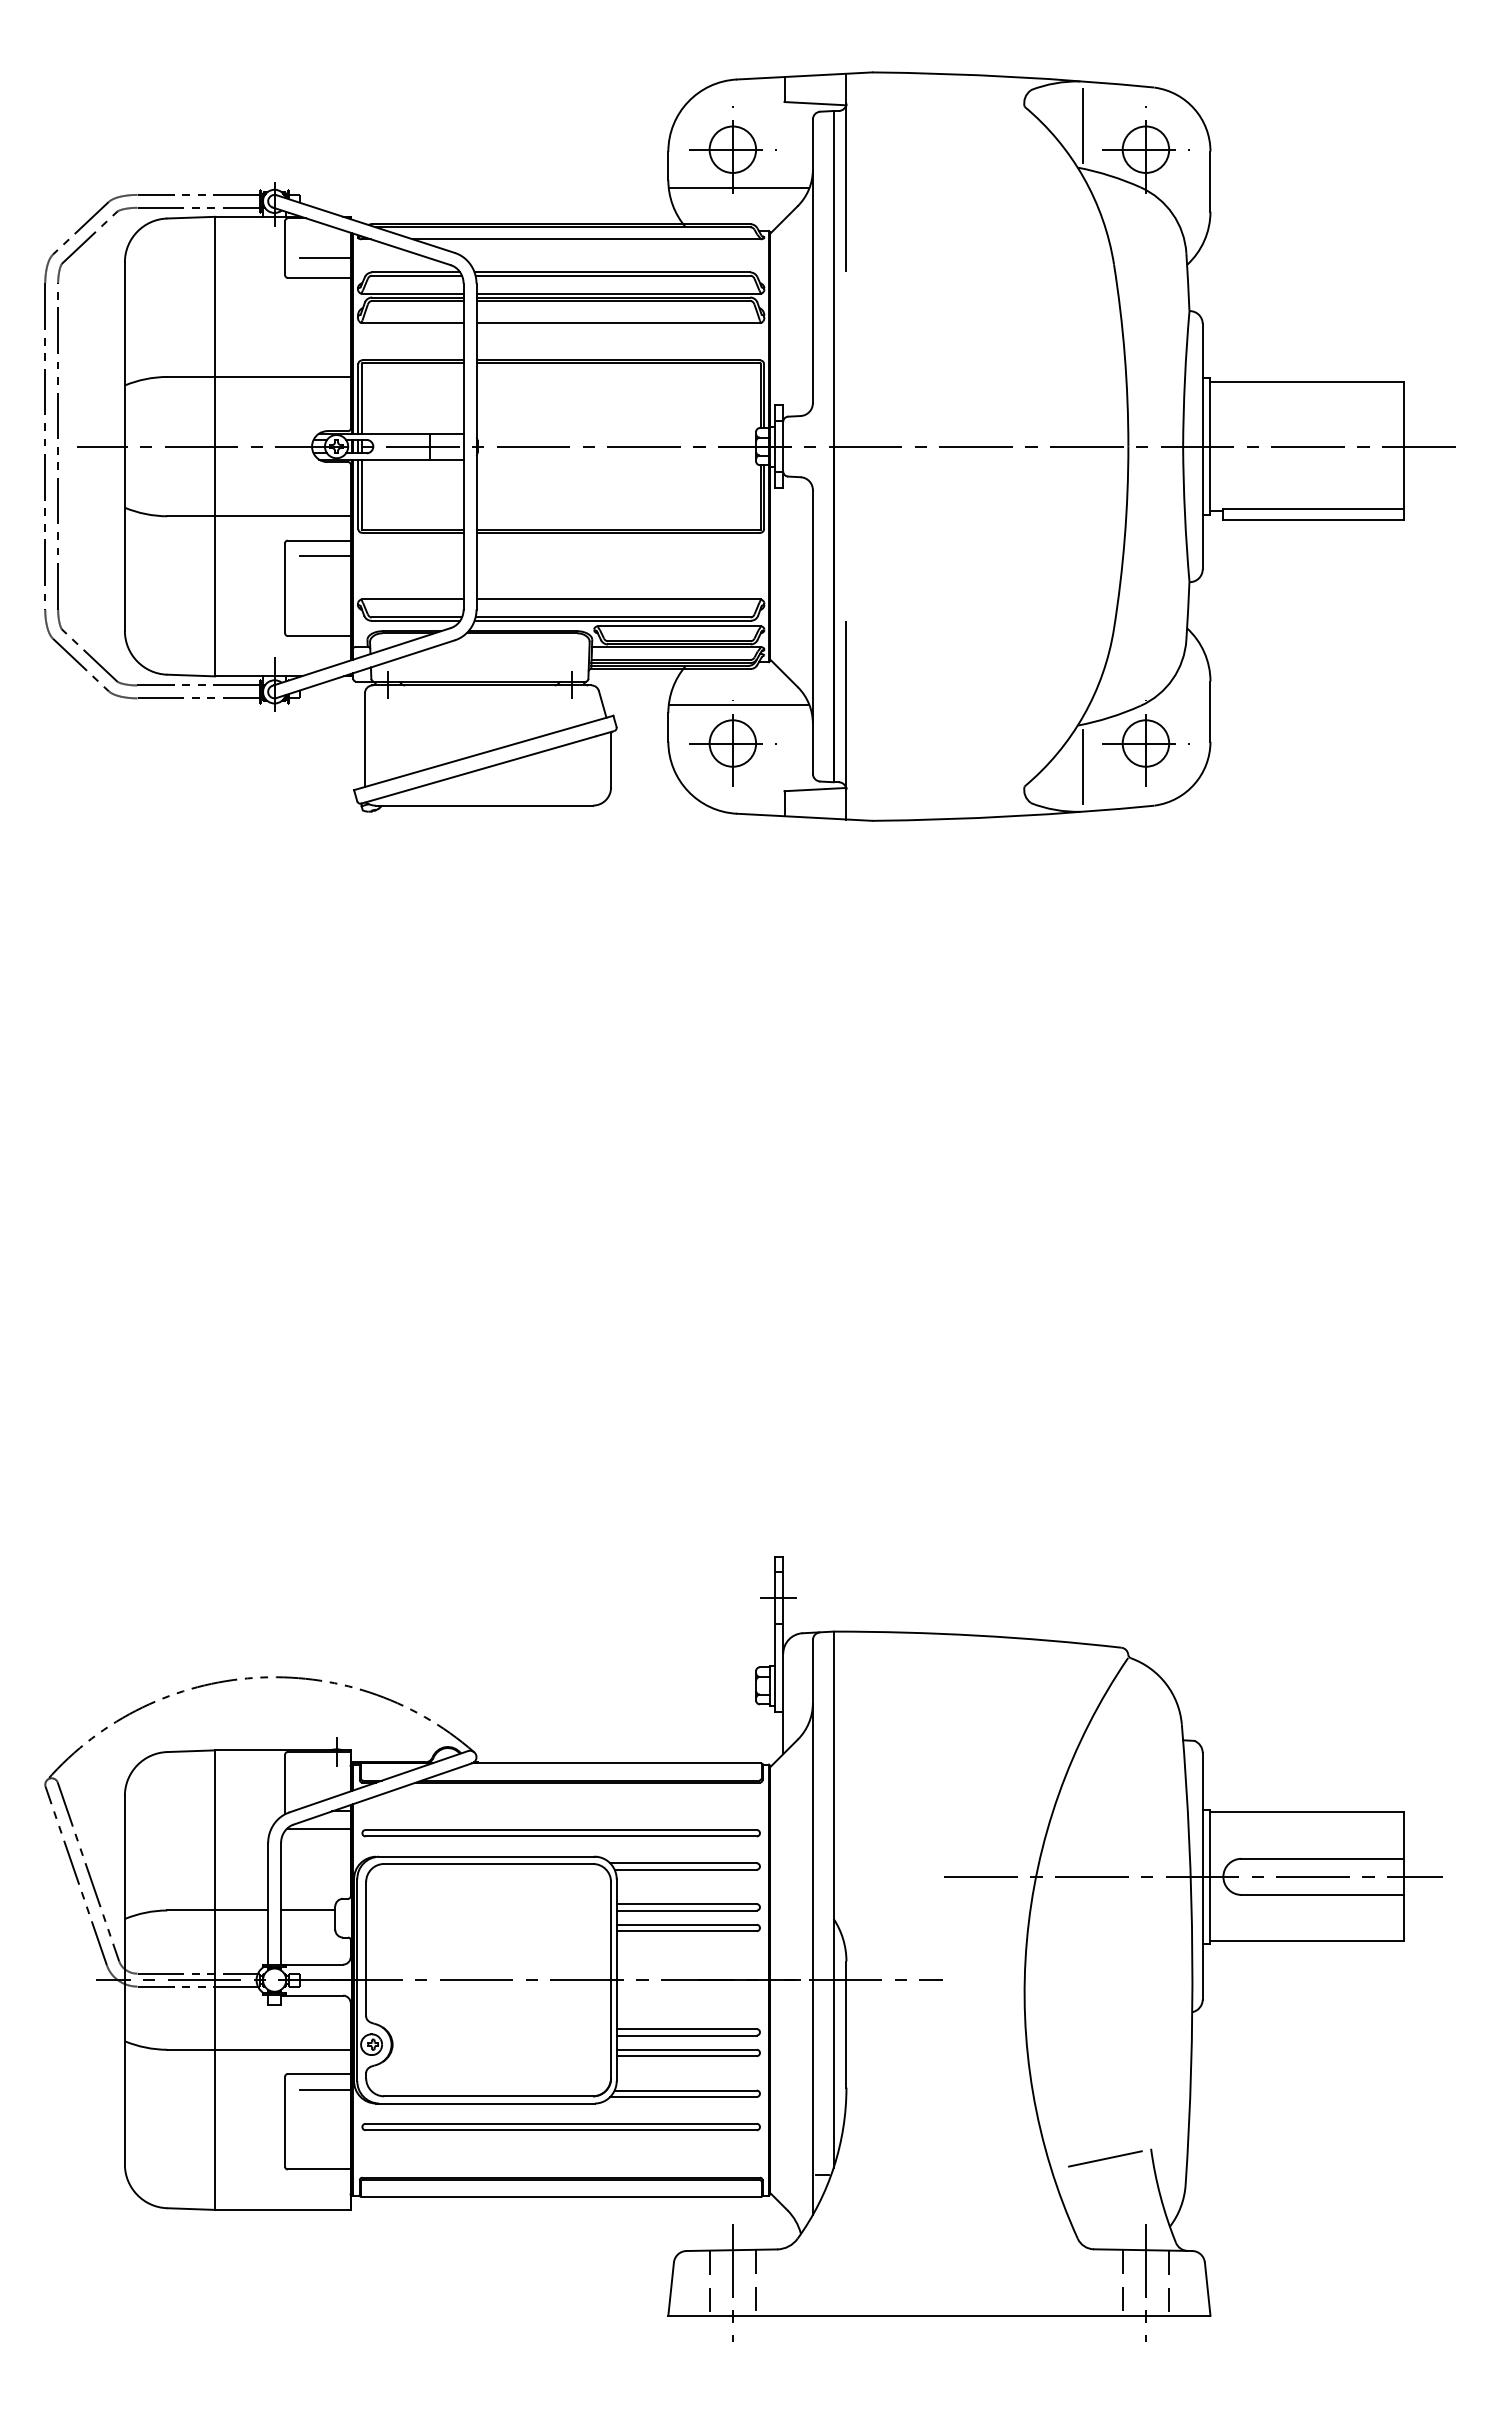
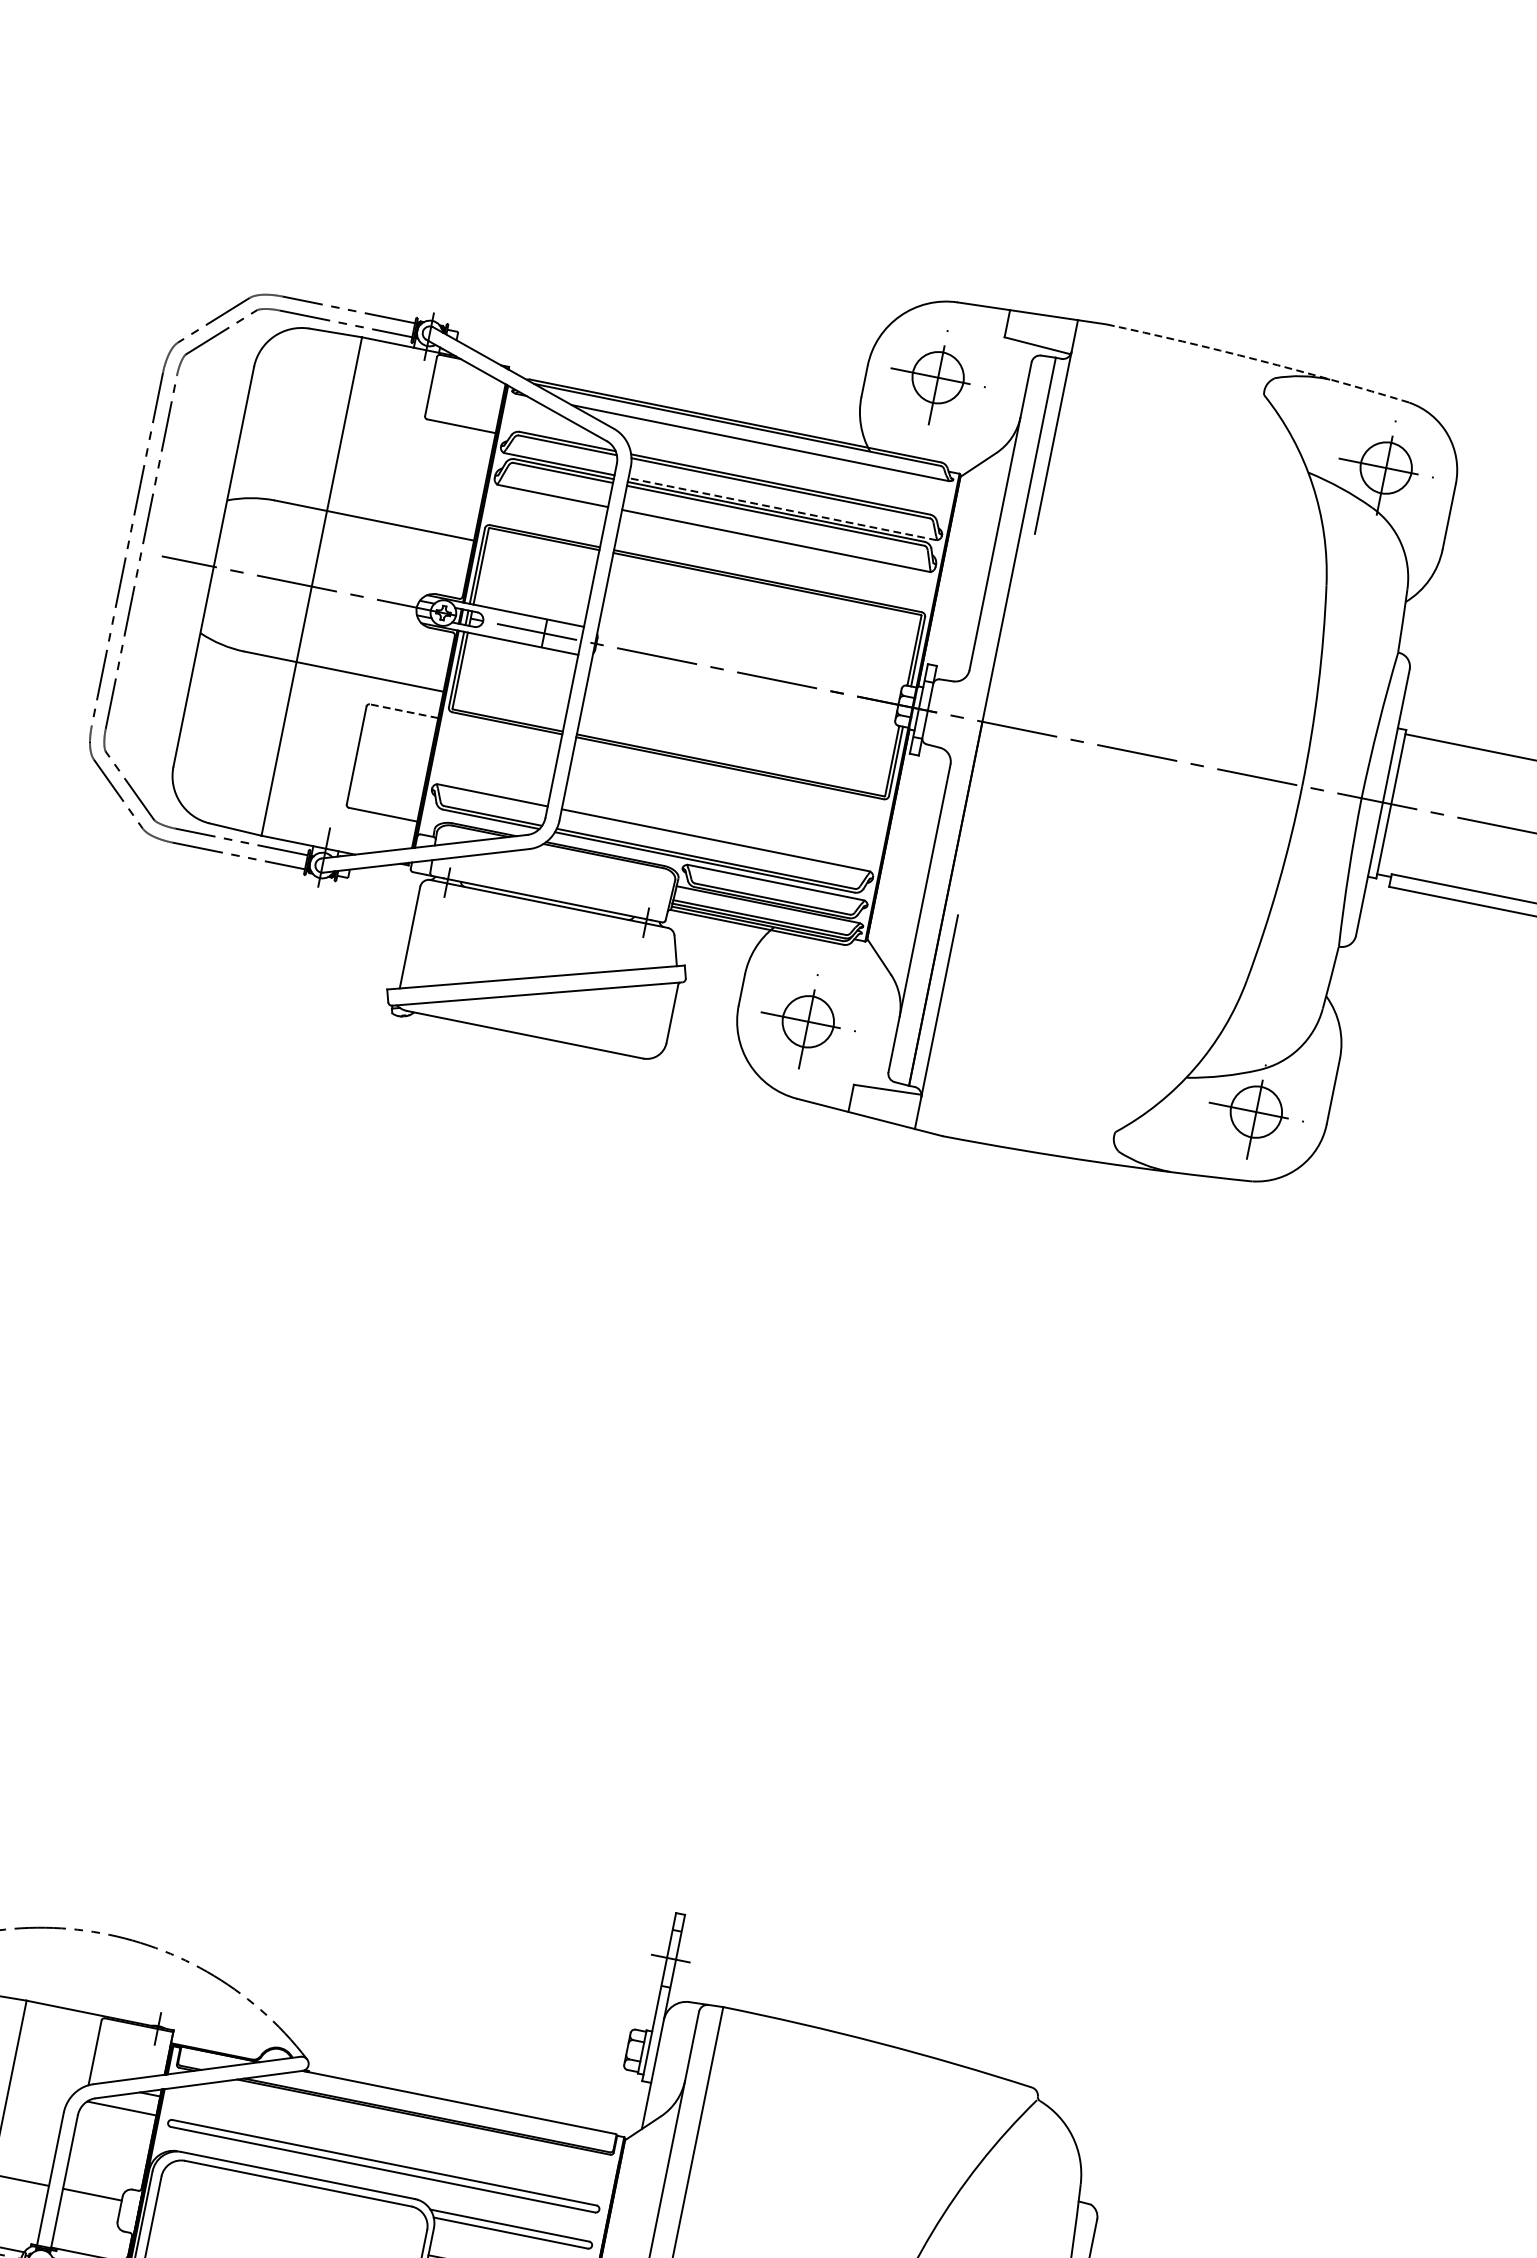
arc: (1013, 77) -> (1258, 360), solid -> dashed
line: (1082, 126) -> (1322, 428), removed
line: (738, 188) -> (935, 421), removed
line: (325, 258) -> (472, 406), removed
line: (618, 293) -> (782, 508), solid -> dashed
line: (319, 540) -> (404, 711), solid -> dashed
line: (325, 556) -> (407, 729), removed
line: (738, 704) -> (822, 980), removed
line: (1082, 767) -> (1182, 1124), removed

